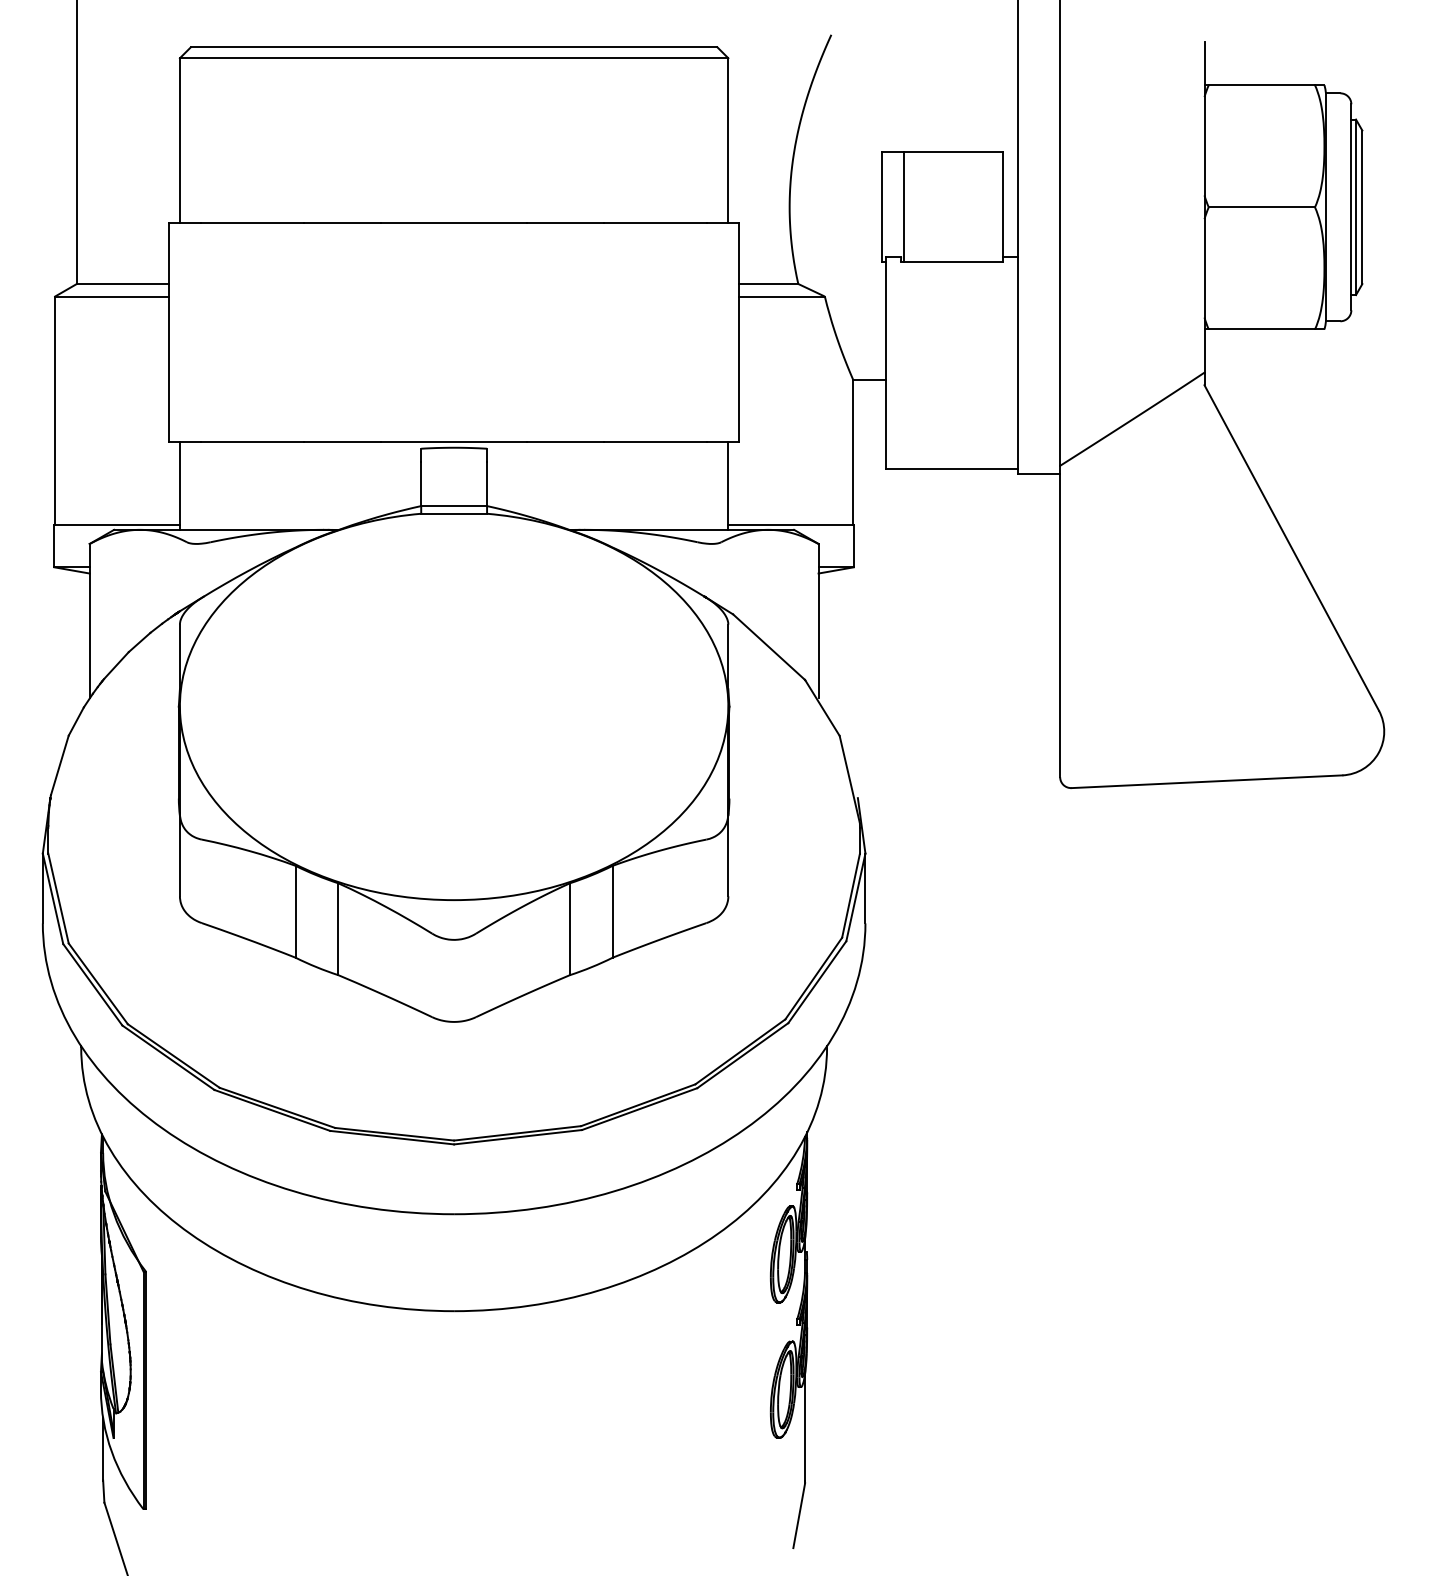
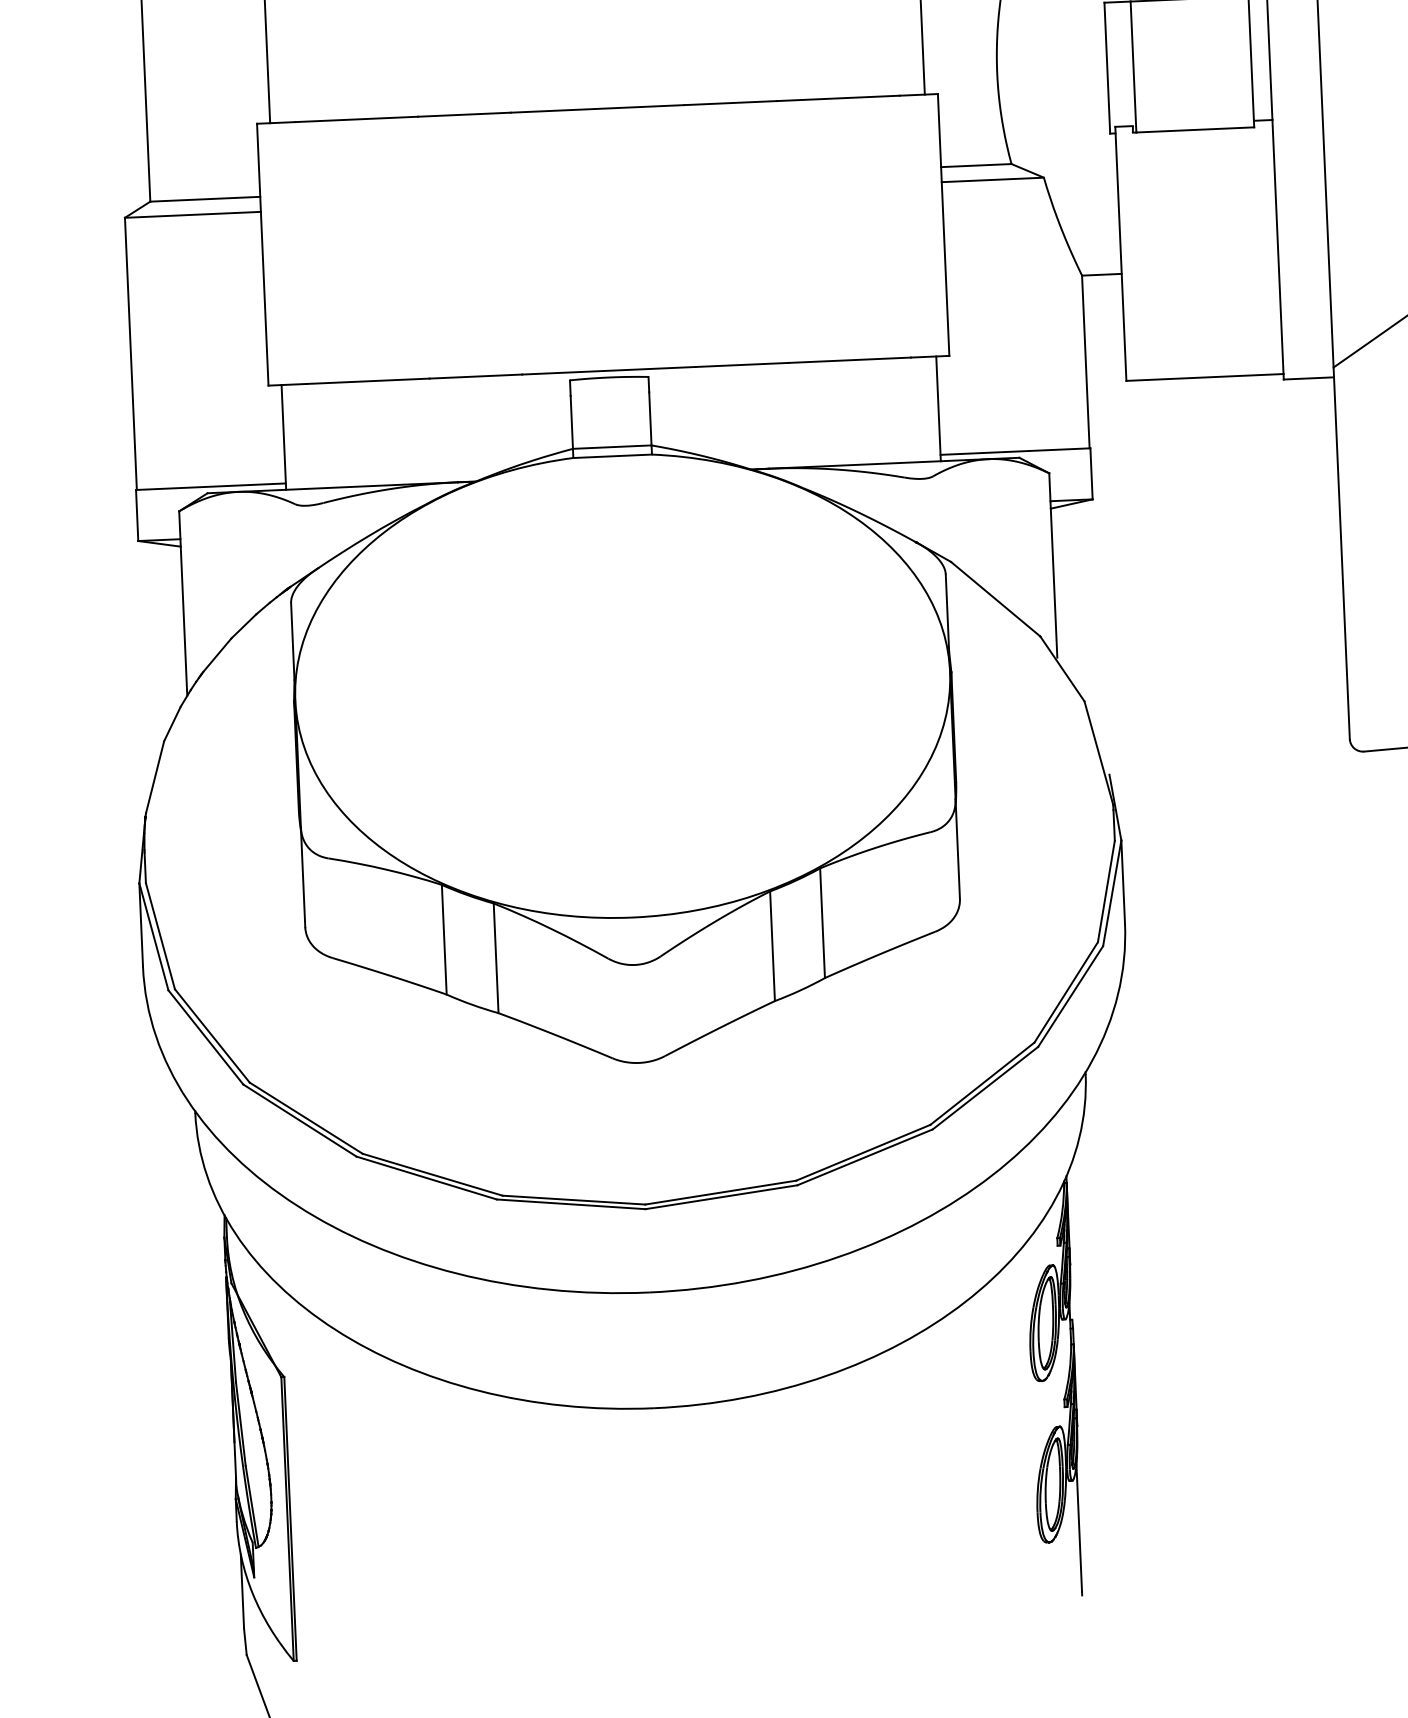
line: (799, 1515) -> (1077, 1634), removed

